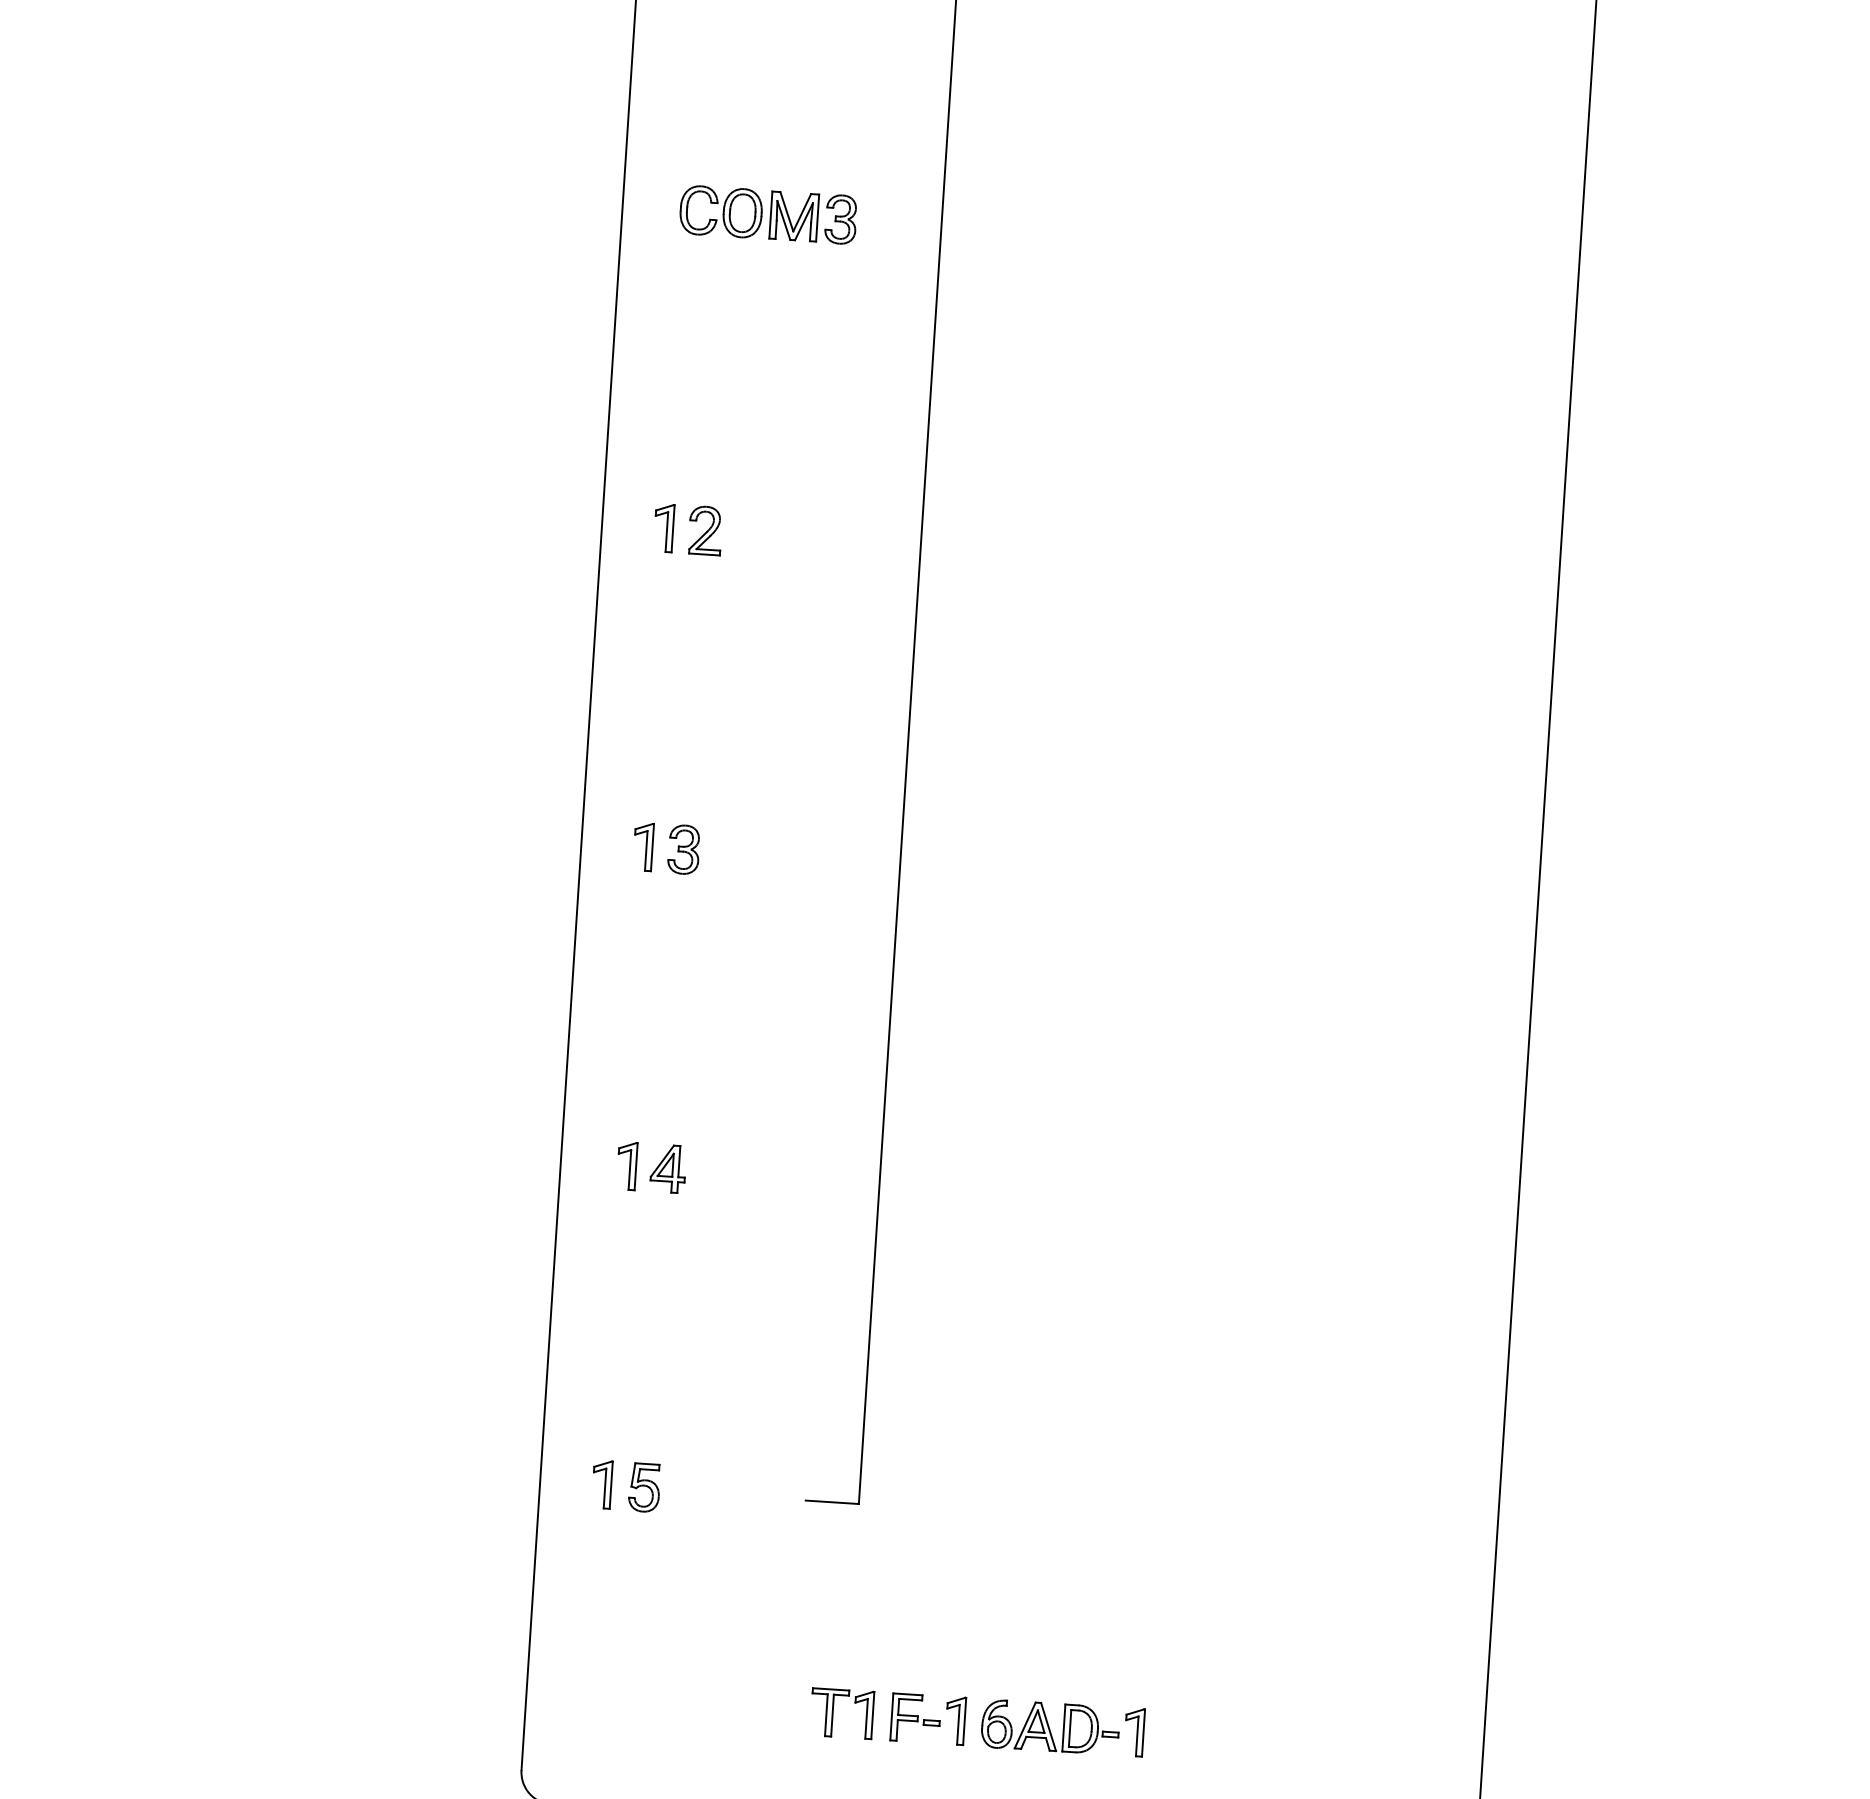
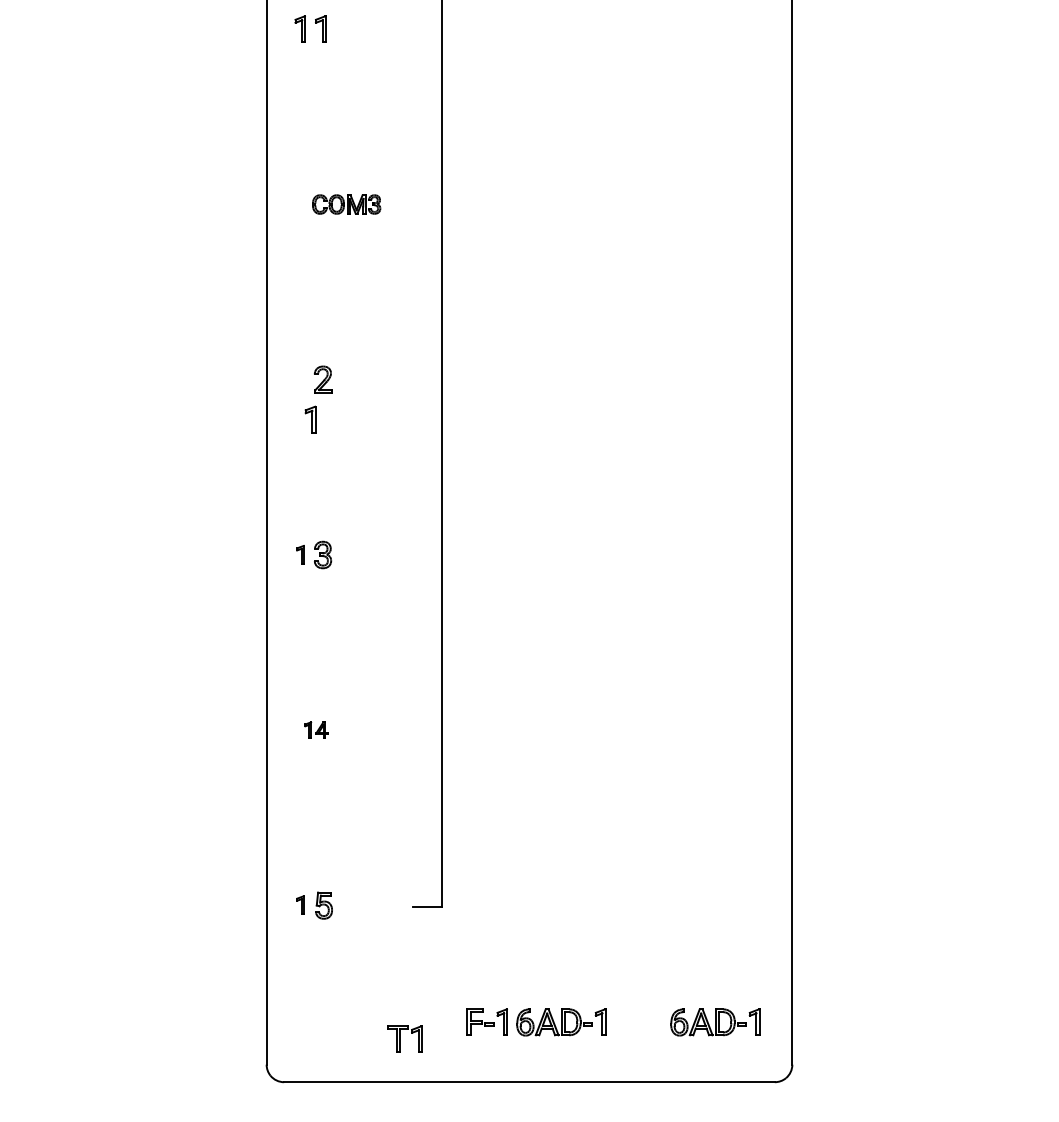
part: (767, 214) -> (346, 204), size x0.7
part: (663, 527) -> (310, 419), moved
part: (643, 846) -> (300, 554), size x0.7
part: (651, 1166) -> (316, 729), size x0.6
part: (601, 1482) -> (300, 904), size x0.7
part: (841, 1712) -> (404, 1038), moved
part: (1343, 1746) -> (715, 1022), added

